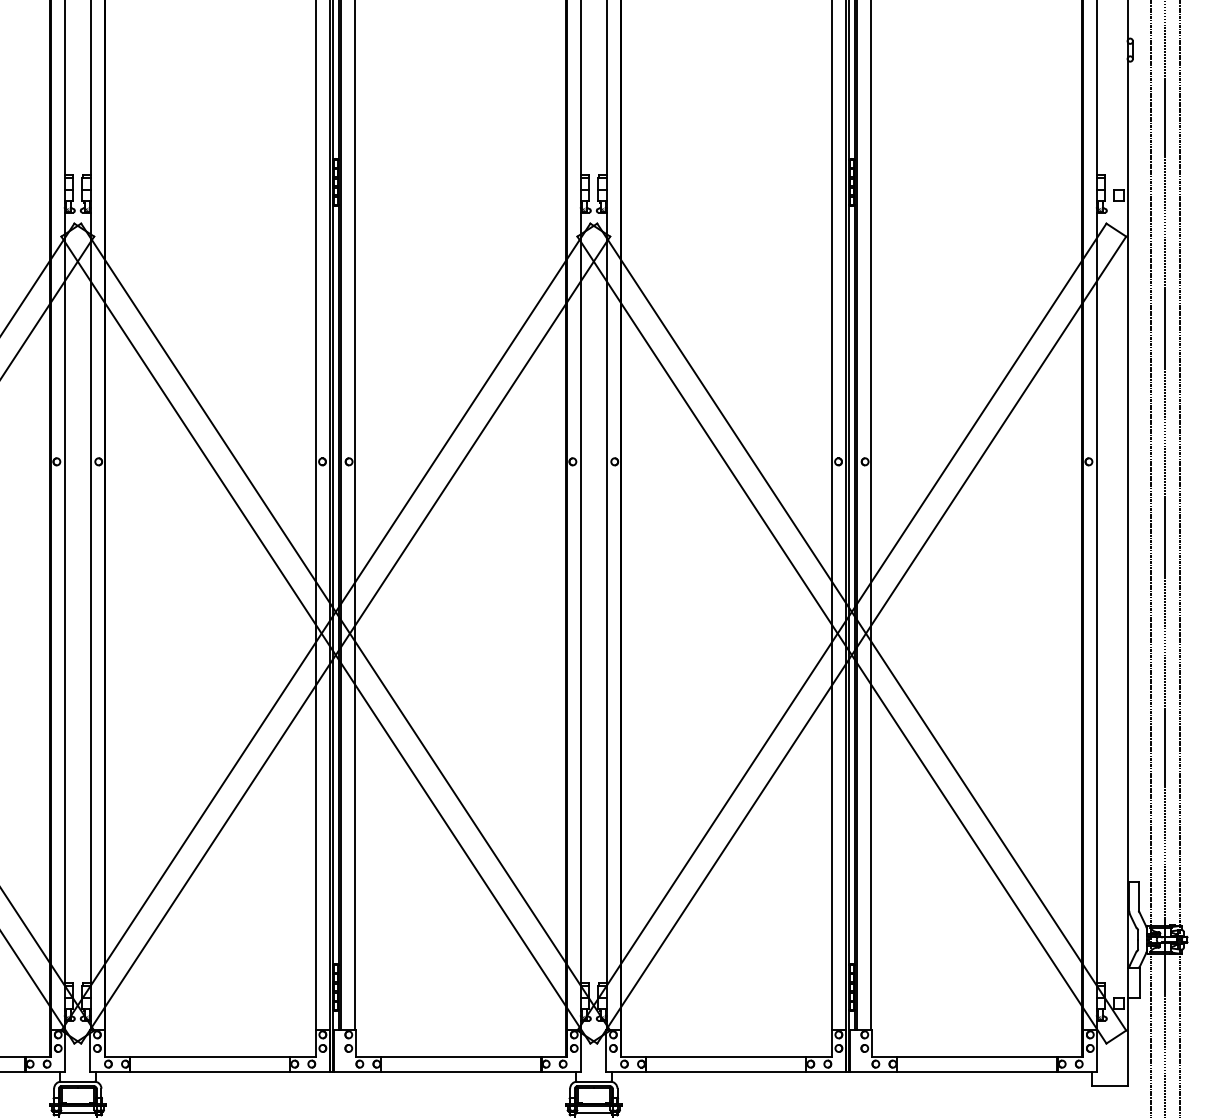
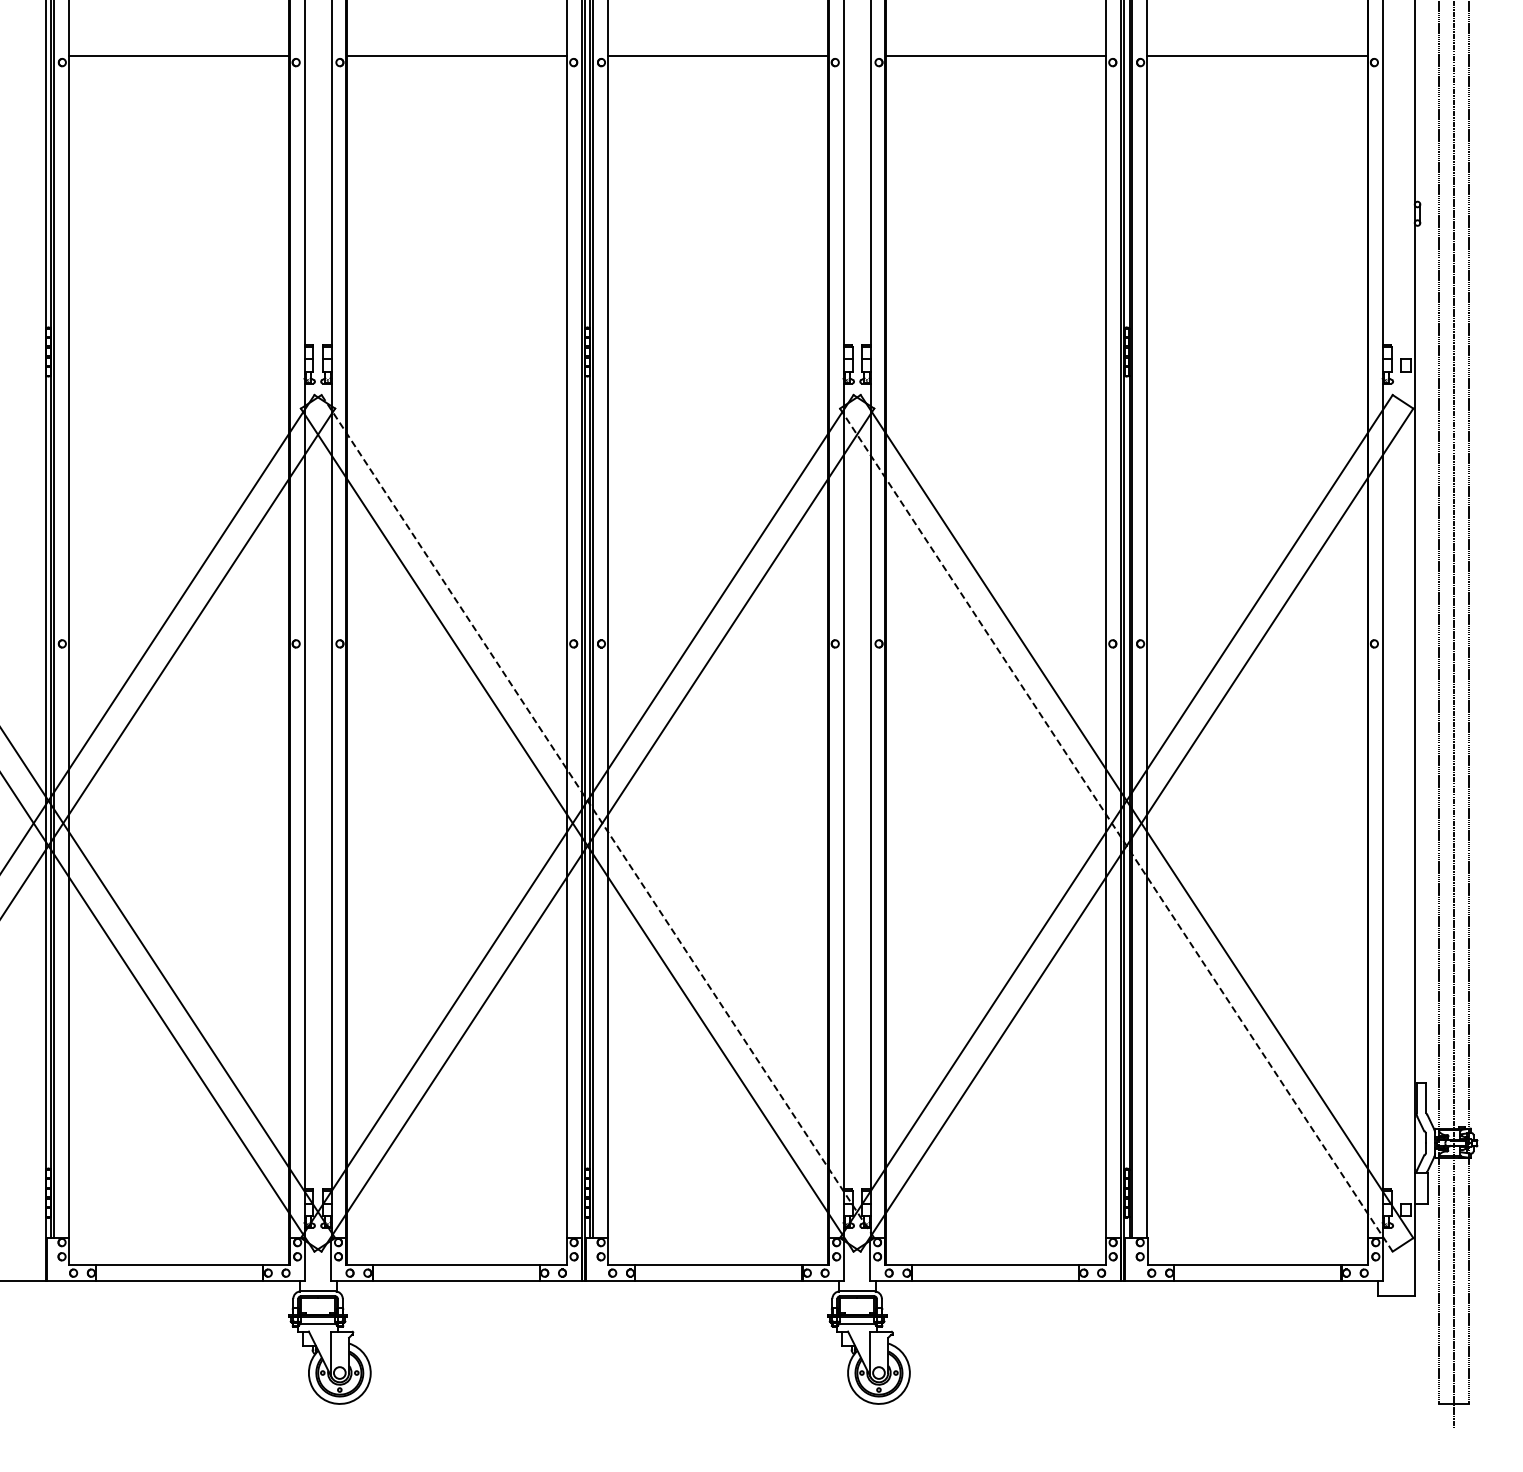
line: (346, 627) -> (598, 816), solid -> dashed
line: (842, 639) -> (1116, 829), solid -> dashed

